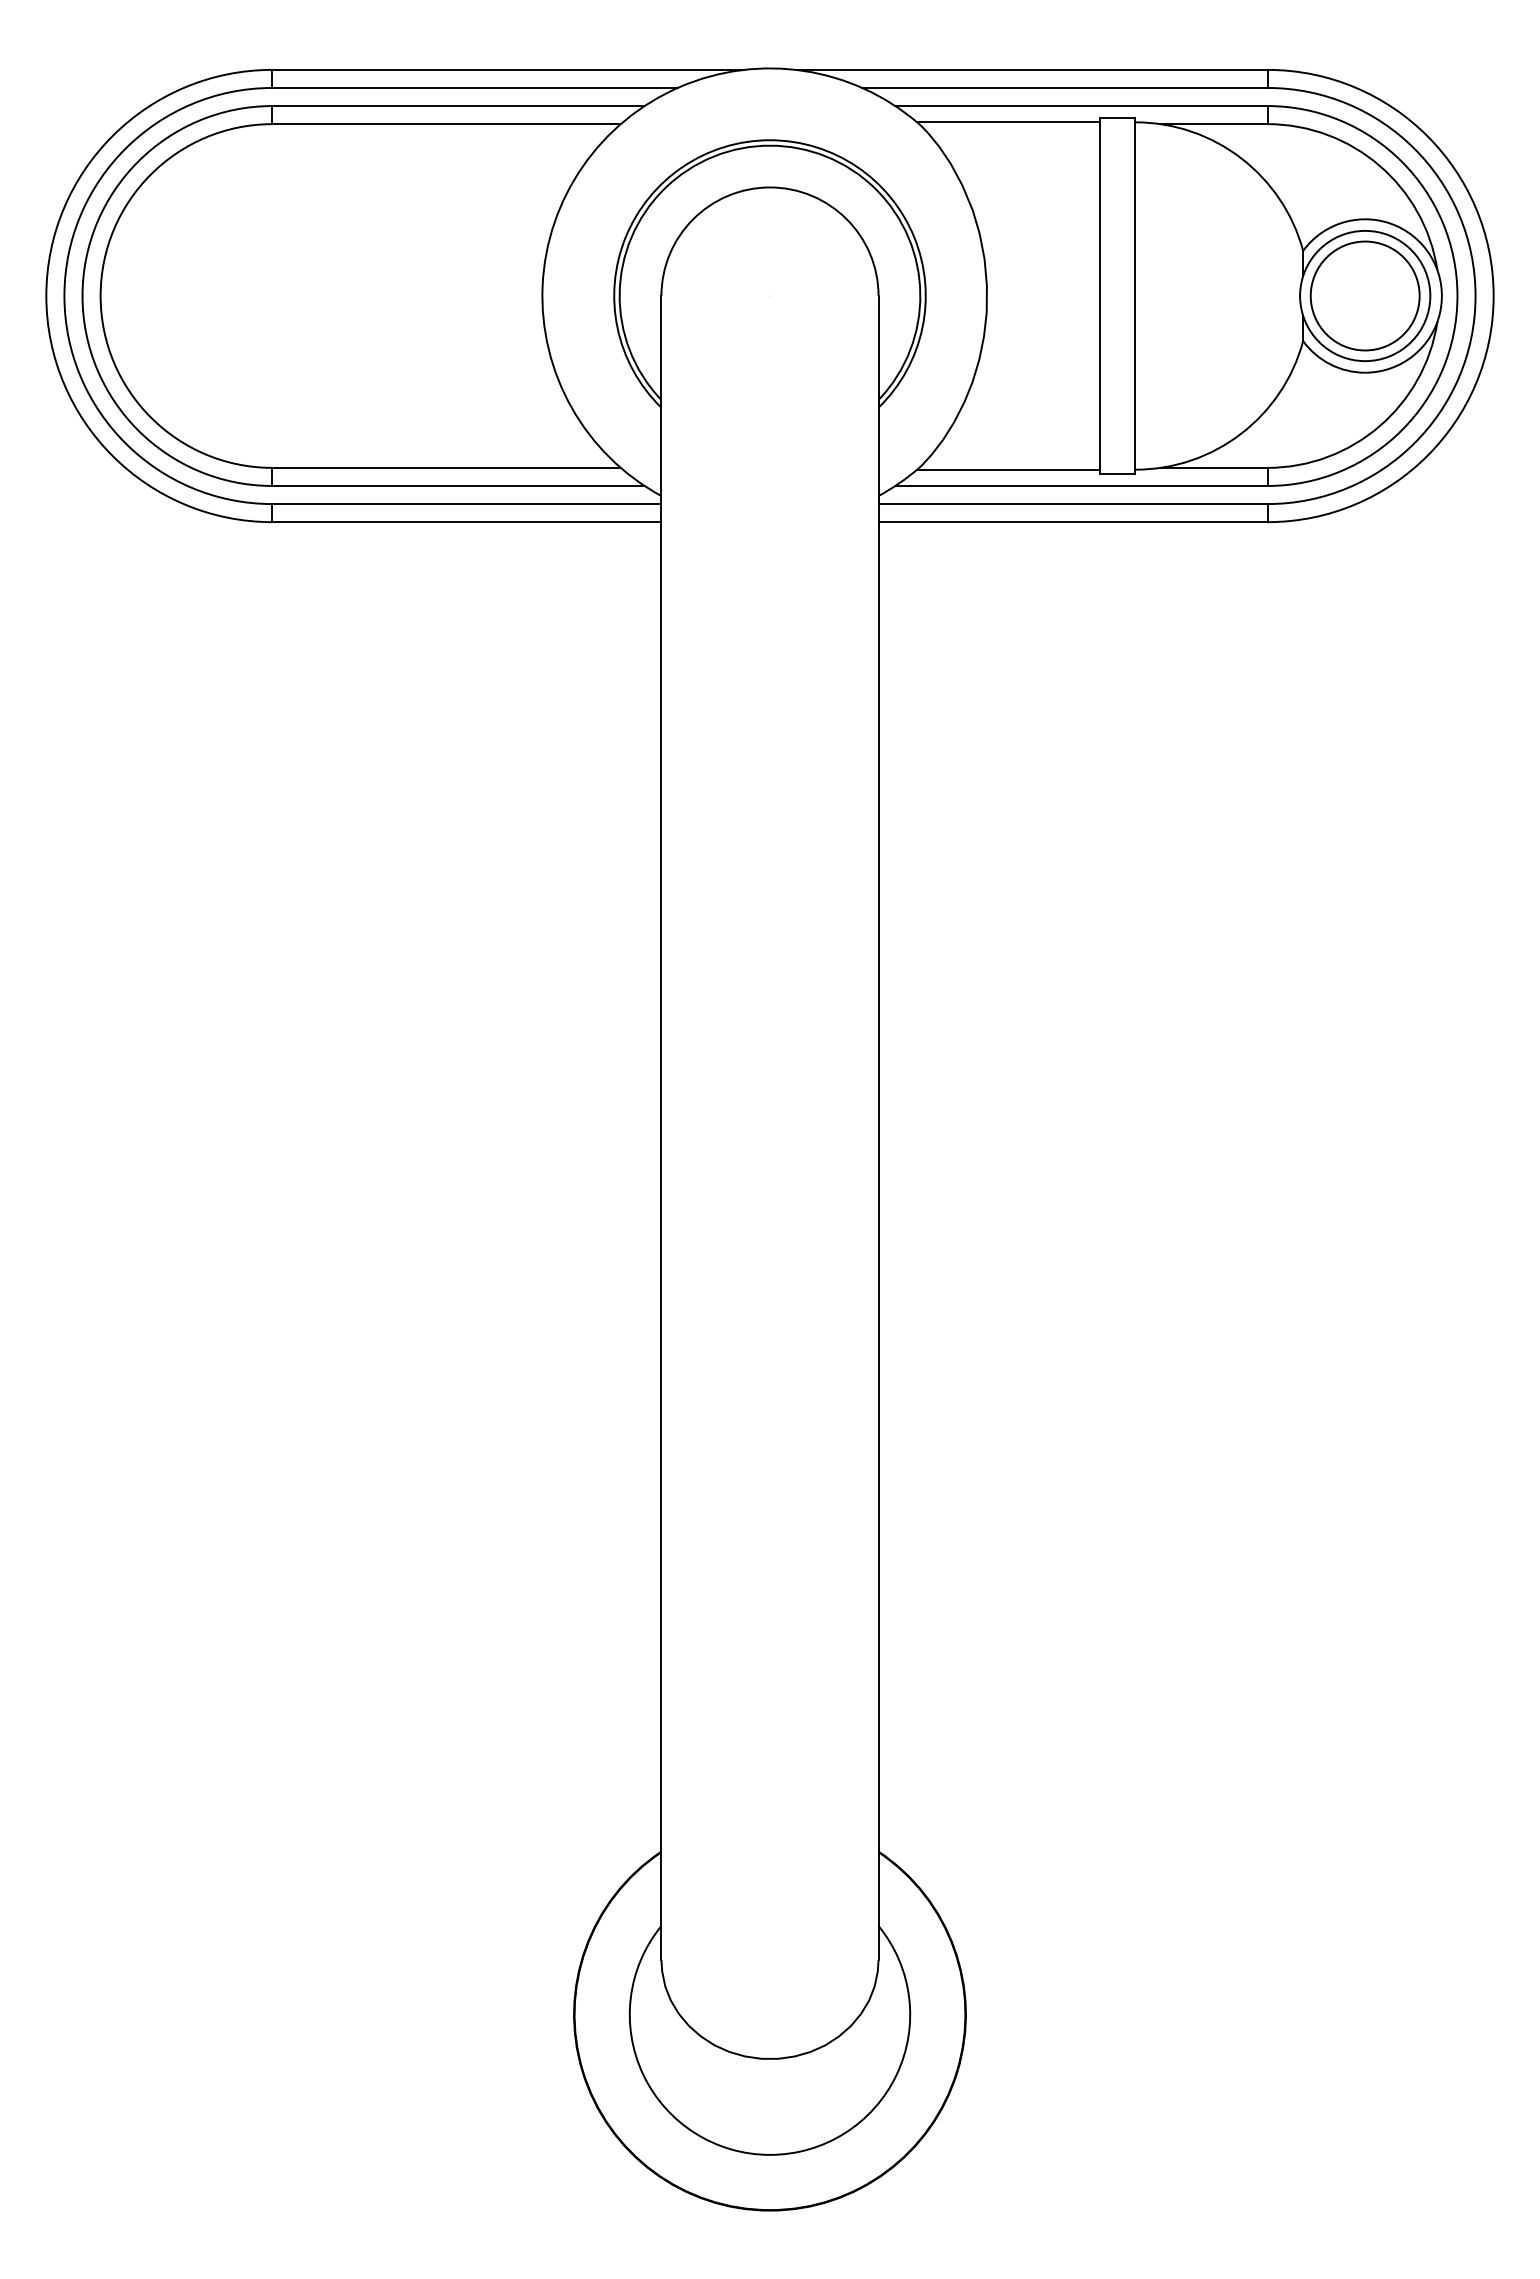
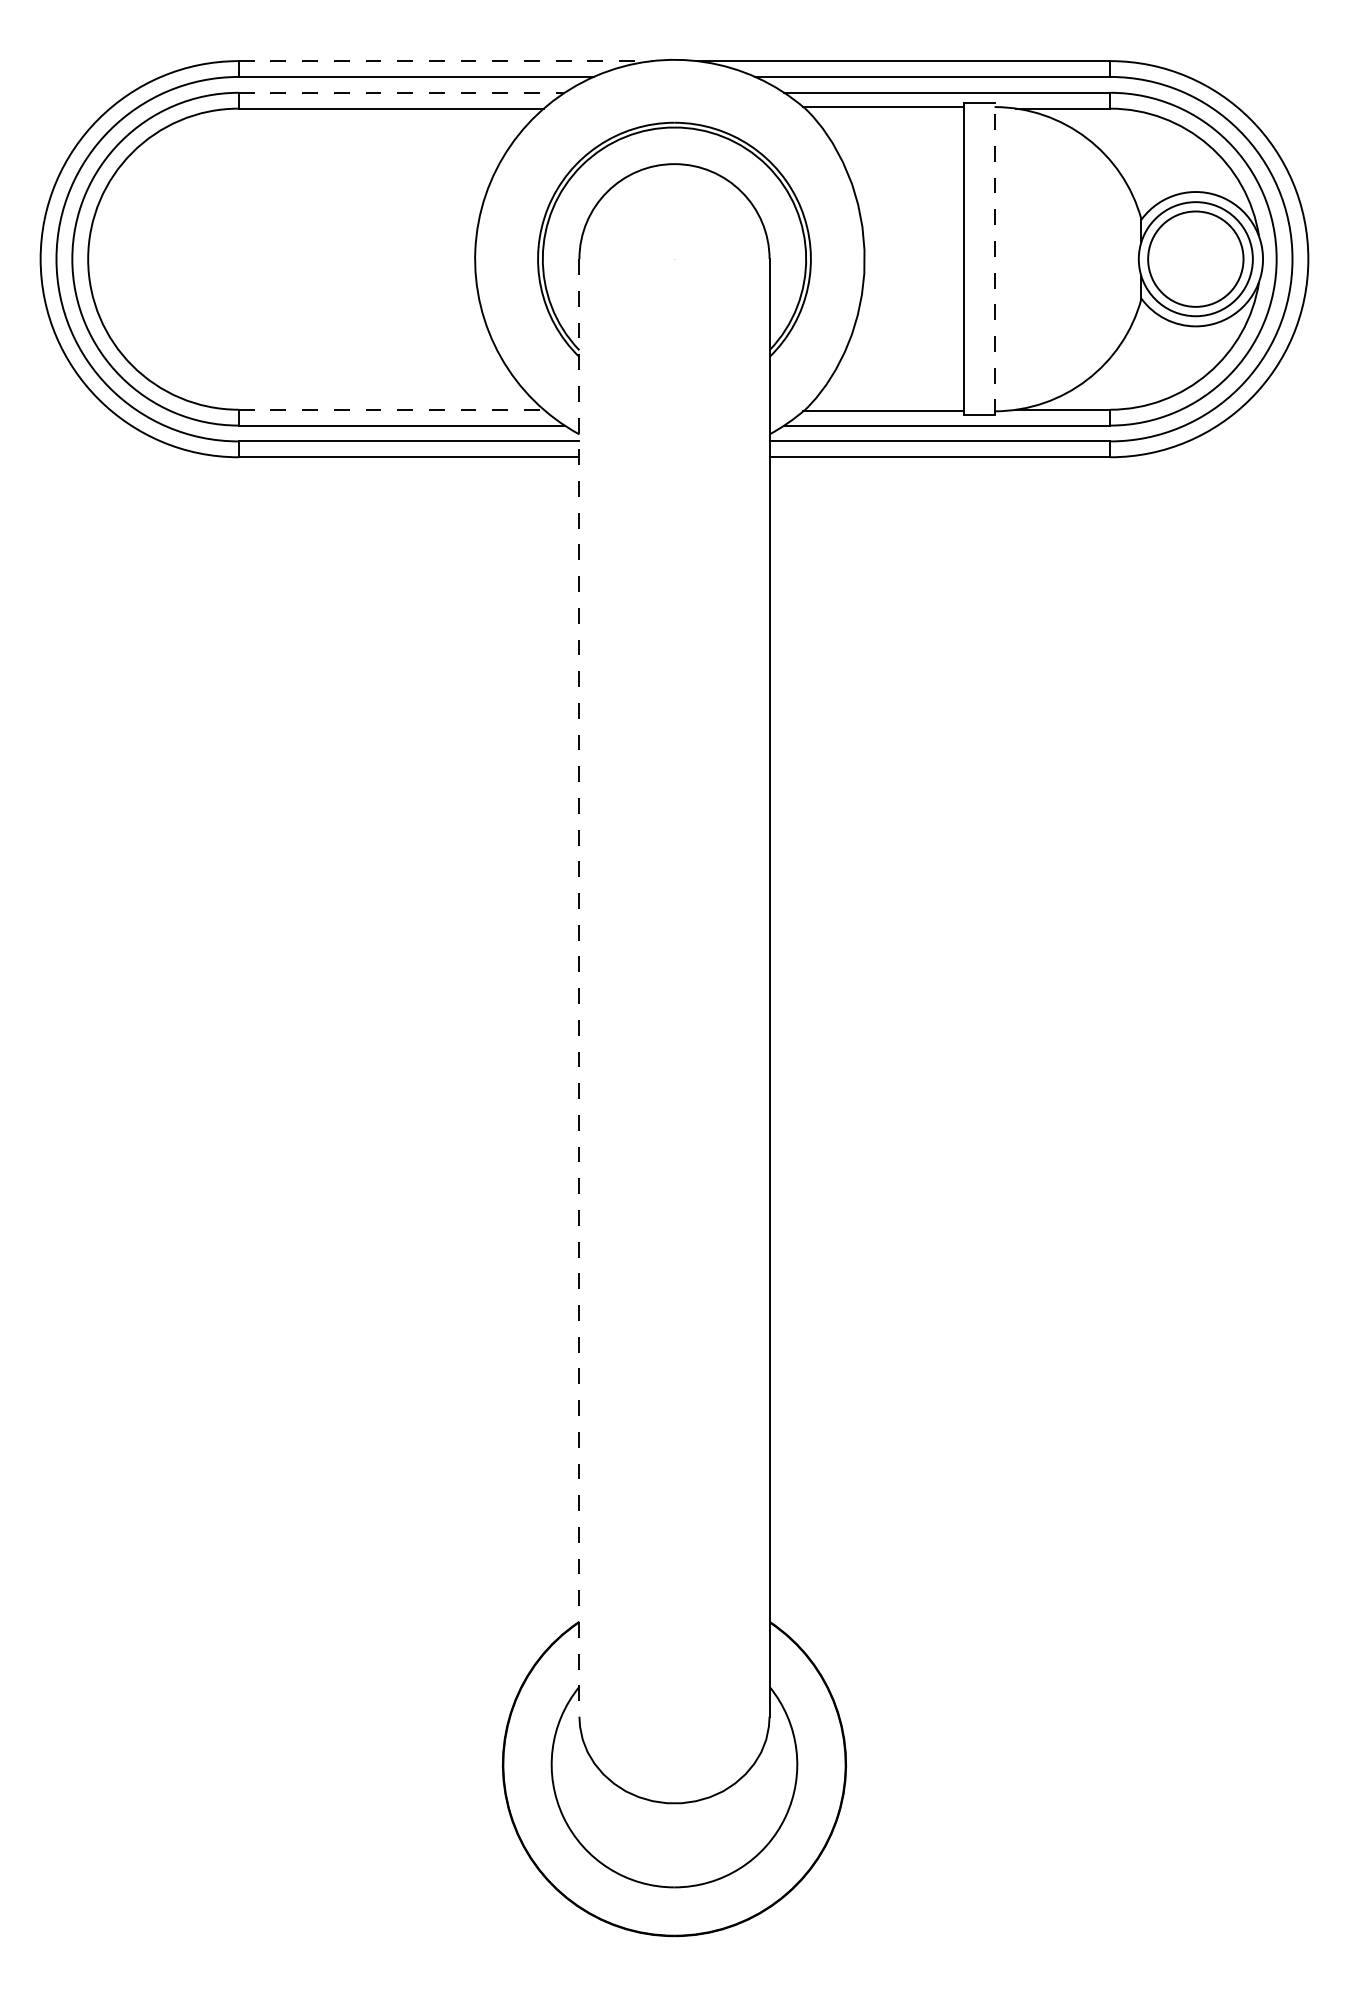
line: (508, 69) -> (445, 60), solid -> dashed
line: (458, 106) -> (401, 93), solid -> dashed
line: (1135, 295) -> (994, 258), solid -> dashed
line: (447, 467) -> (392, 409), solid -> dashed
line: (661, 1128) -> (579, 988), solid -> dashed

